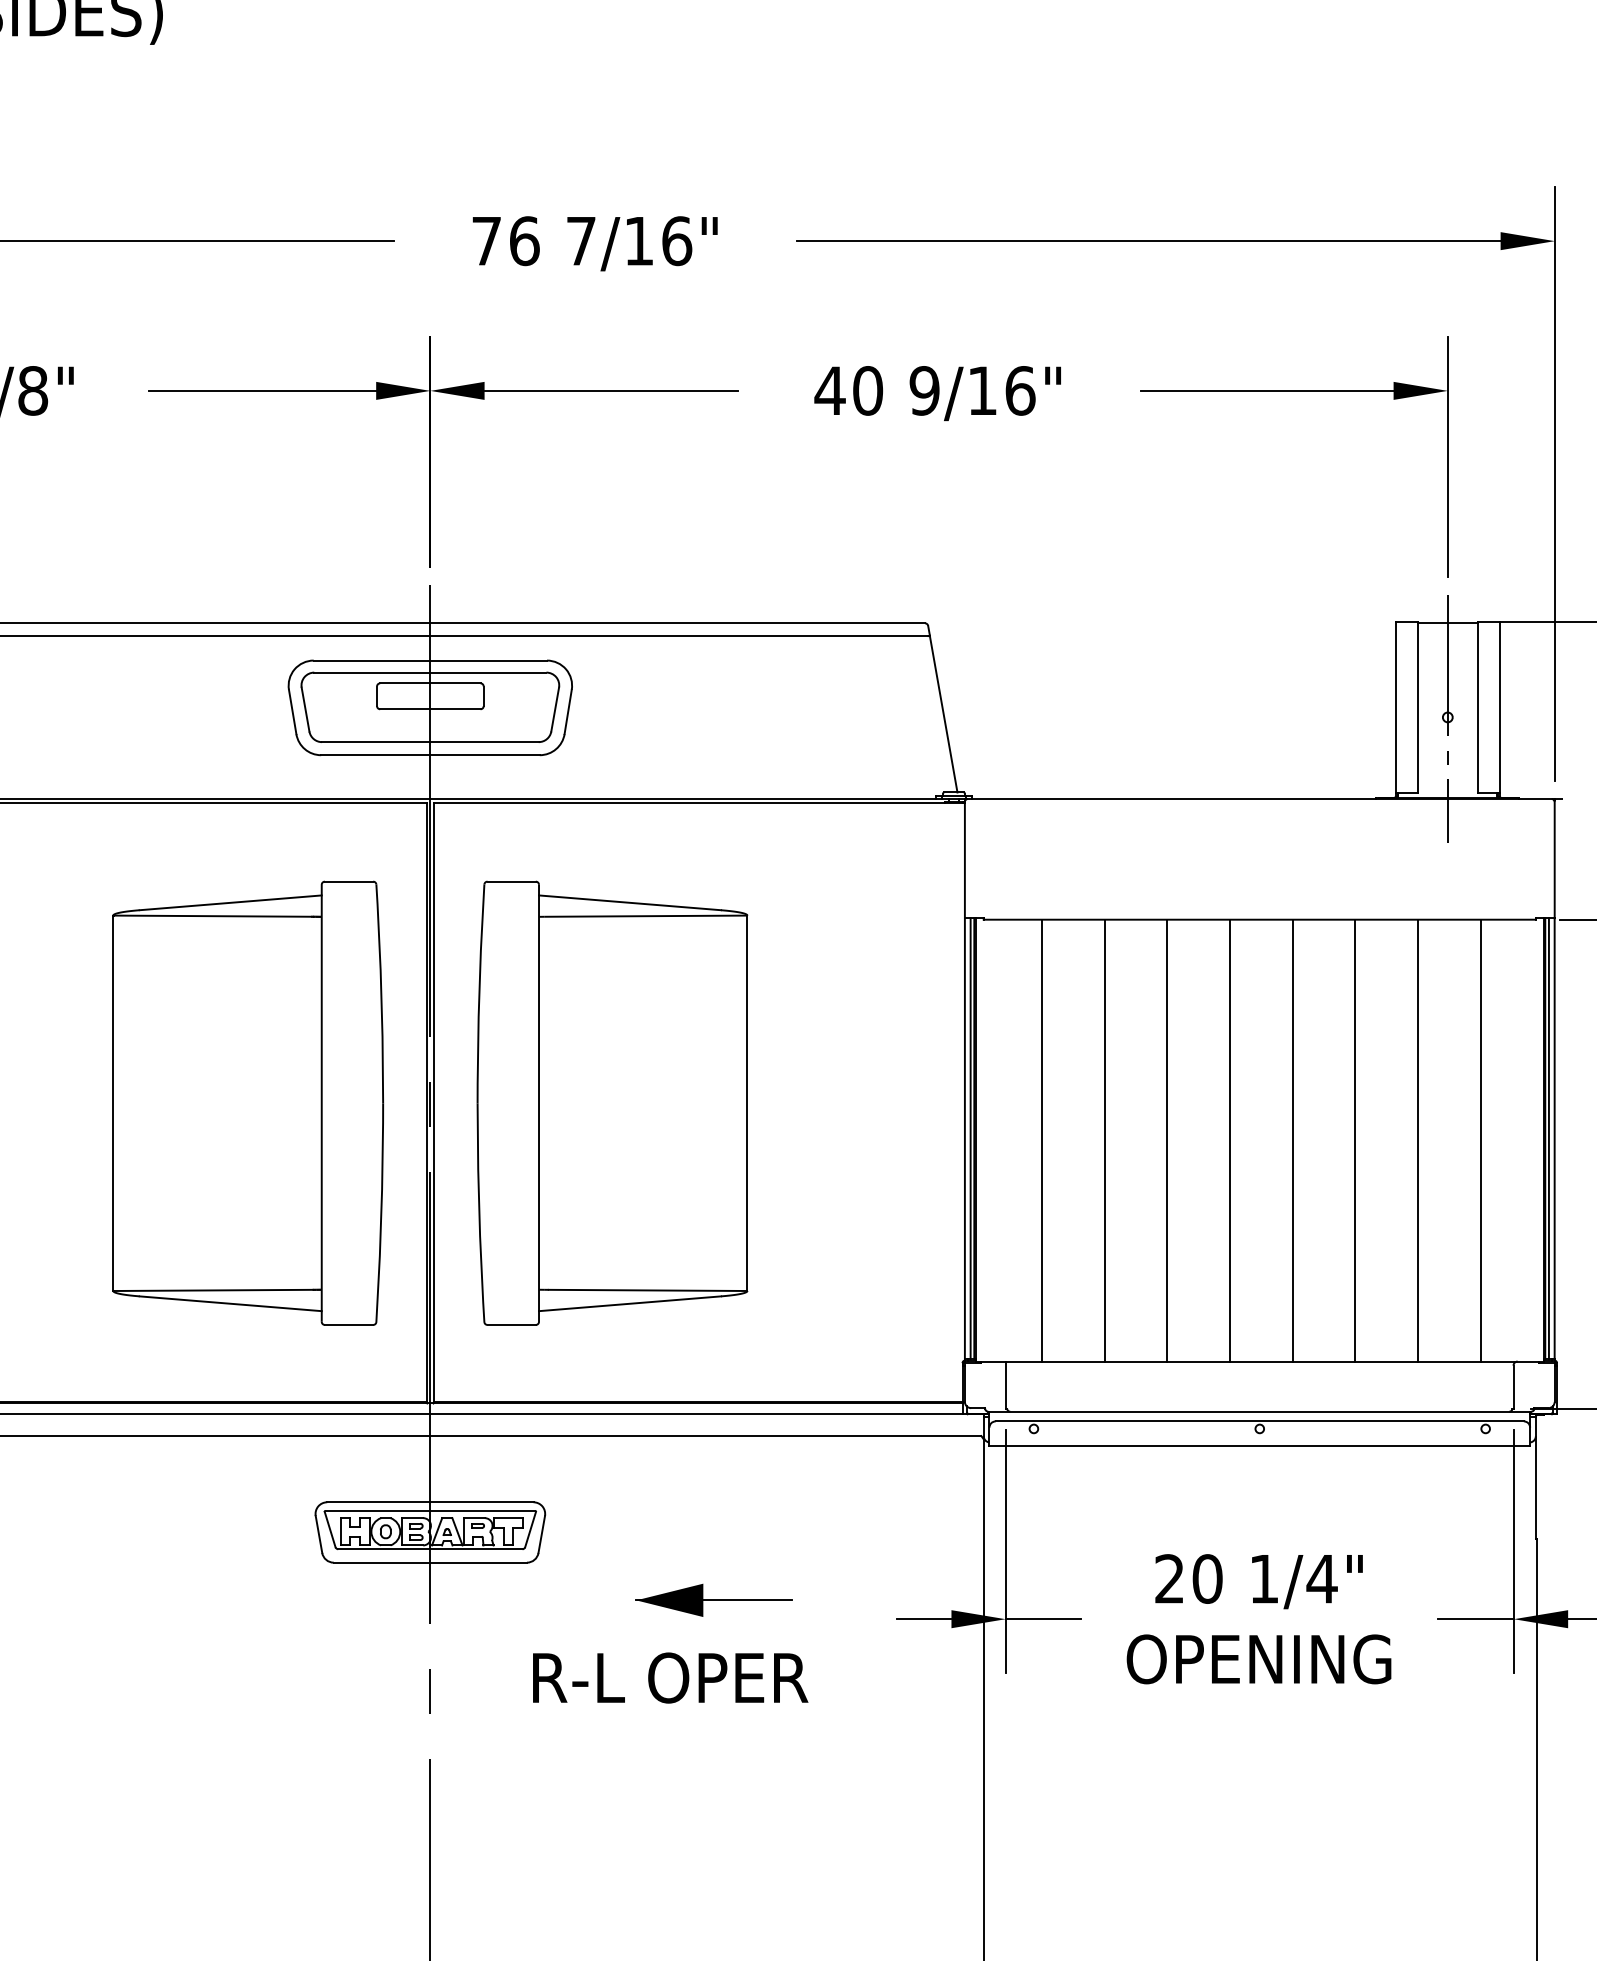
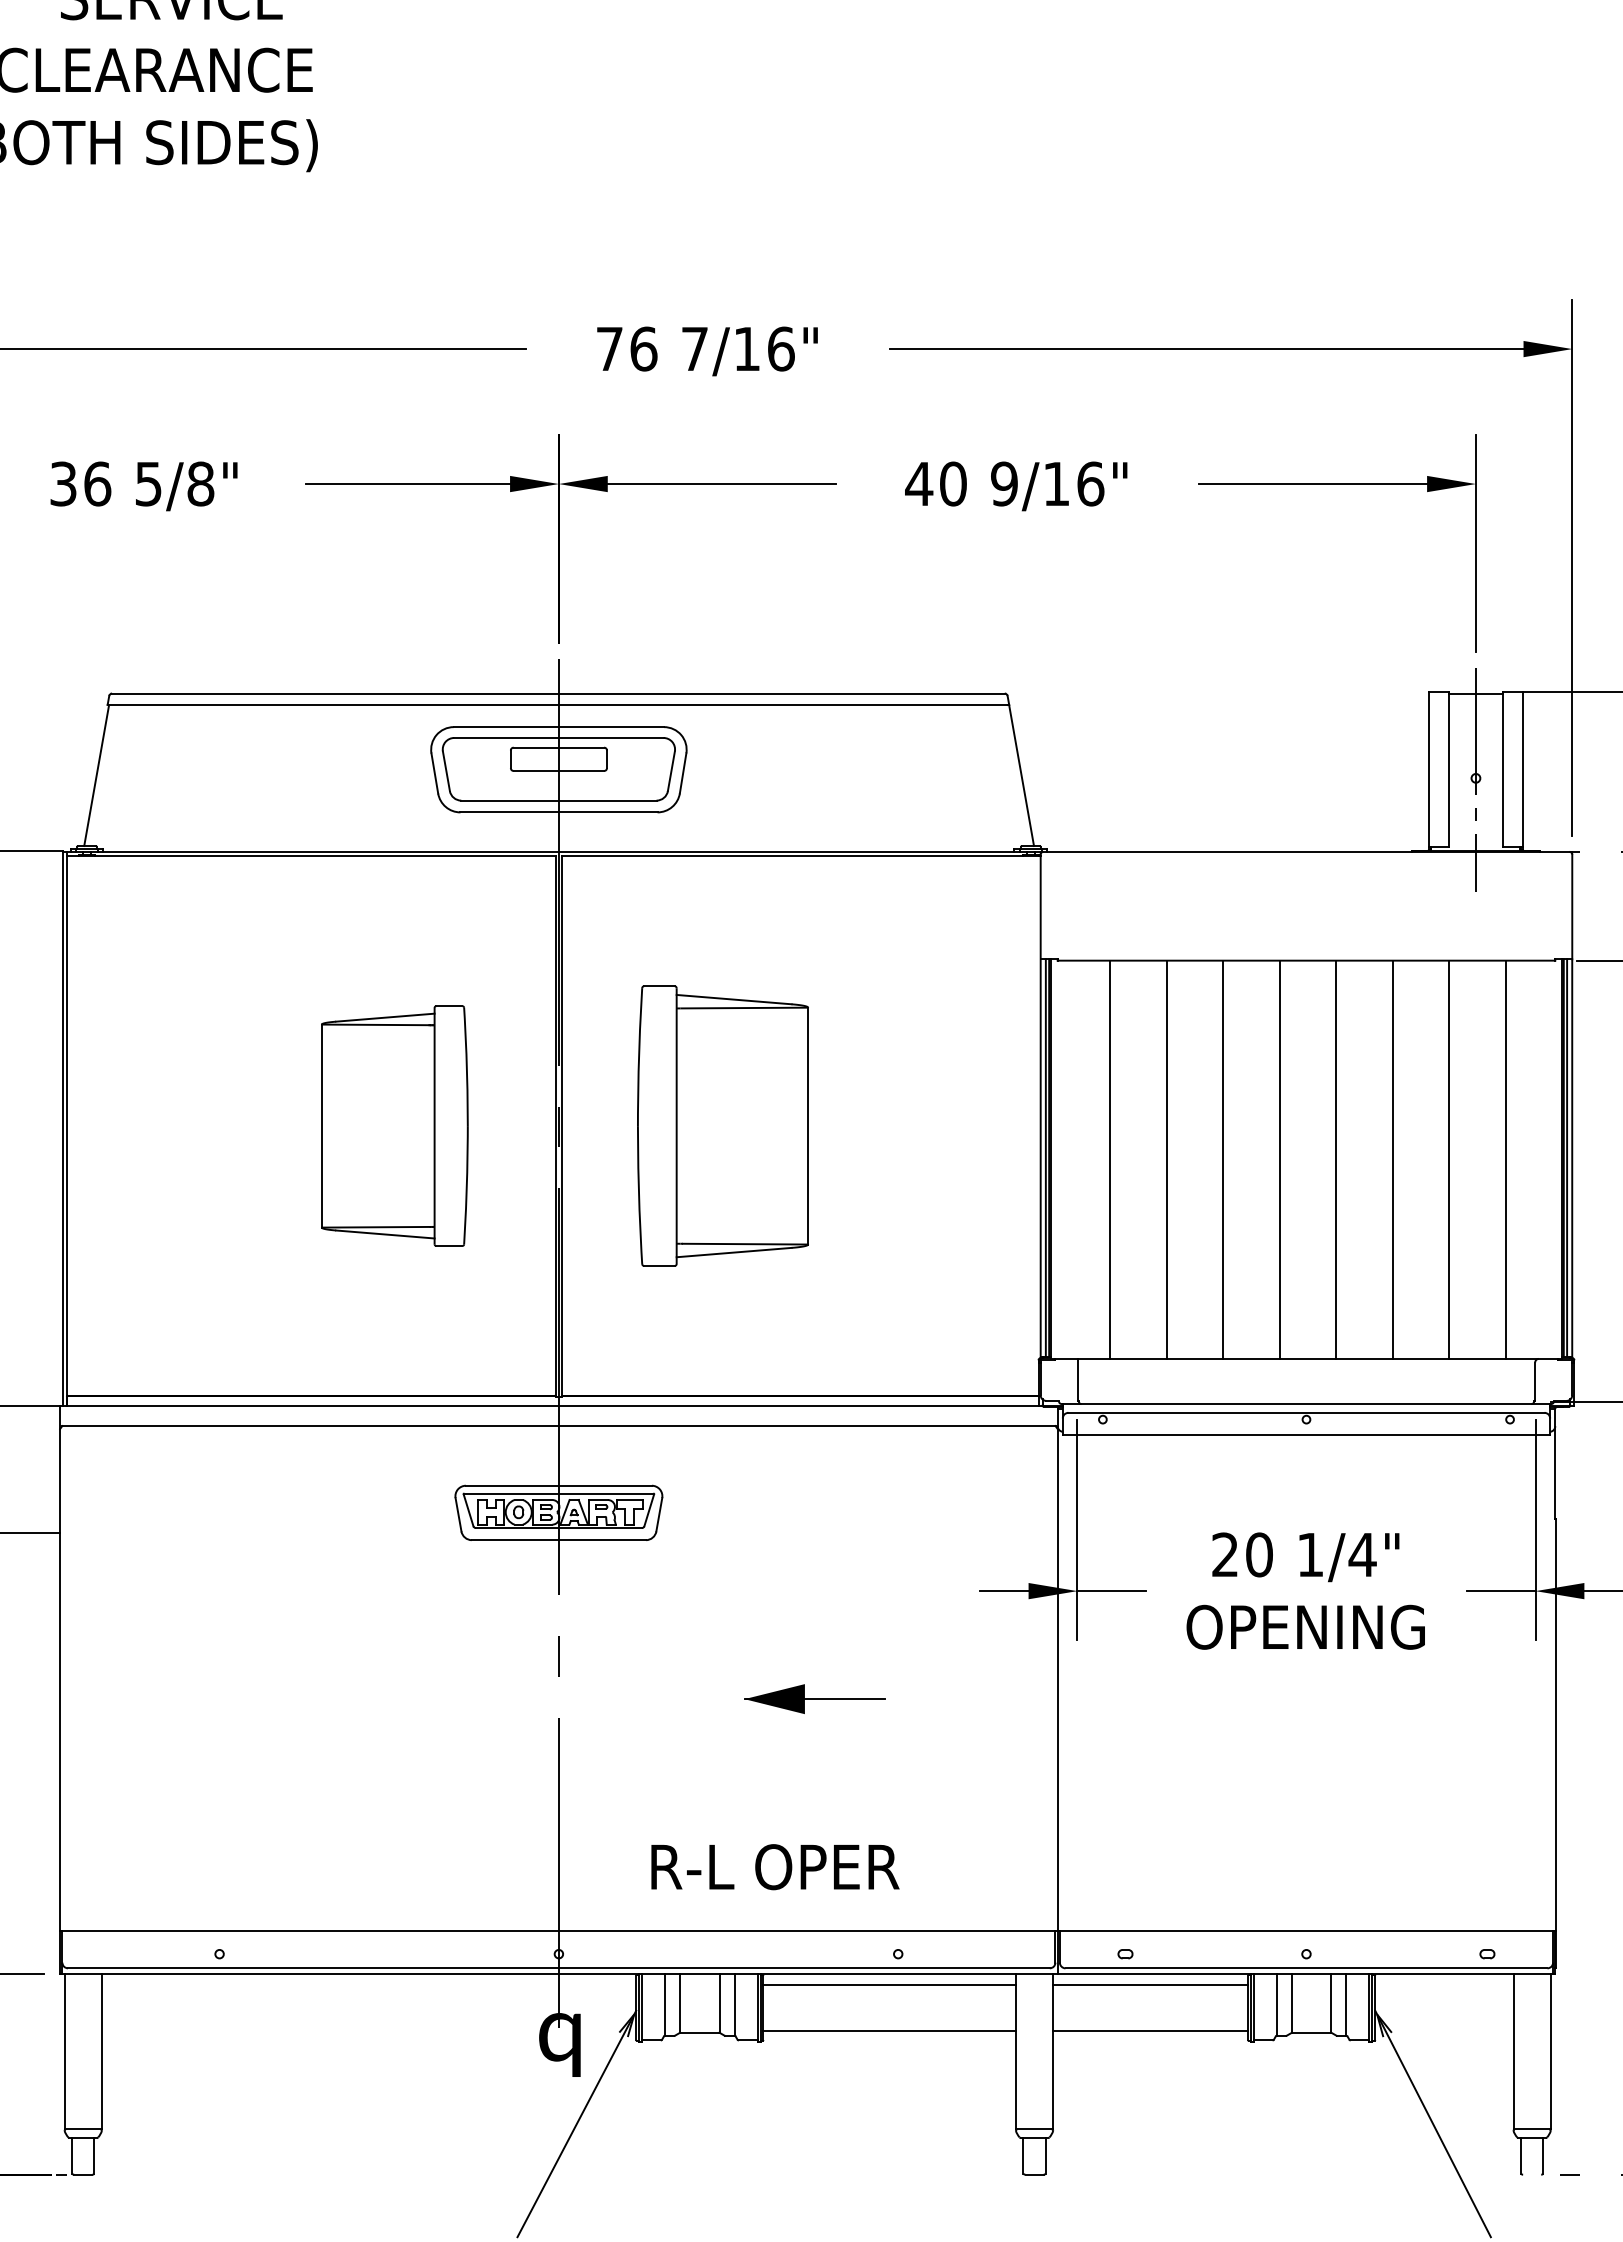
part: (247, 1102) -> (394, 1125), size x0.6
part: (611, 1102) -> (722, 1125), size x0.7
part: (713, 1599) -> (814, 1698), moved
text: (670, 1678) -> (775, 1867), moved

